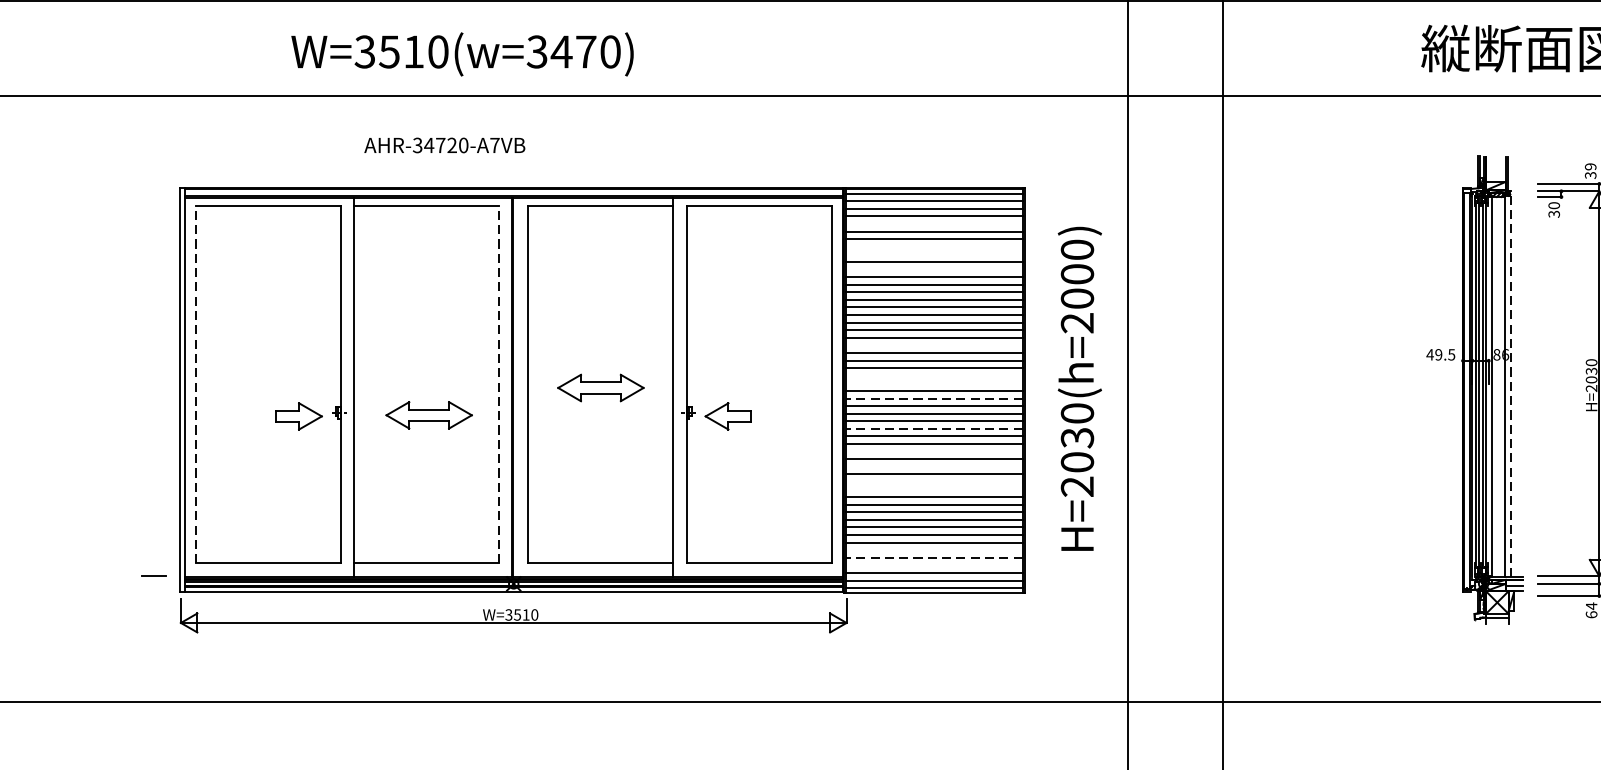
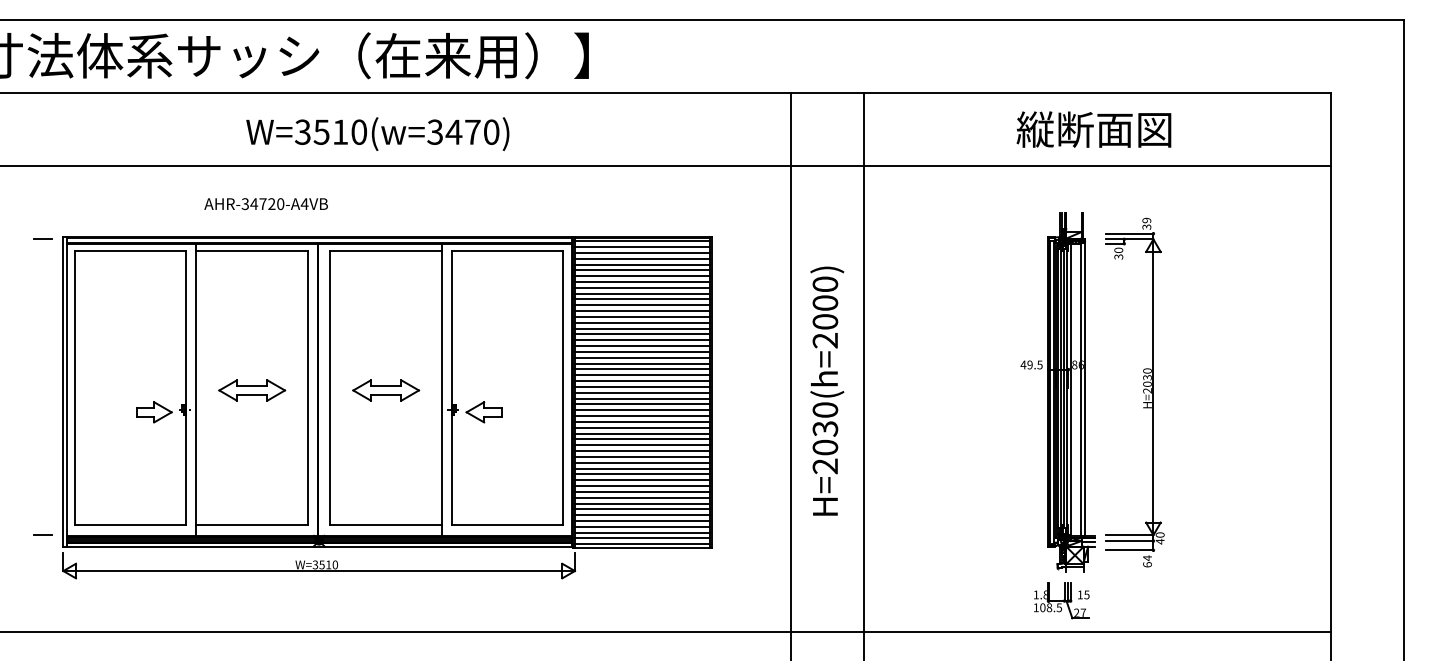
text: (462, 53) -> (377, 133), moved
text: (494, 144) -> (304, 203), AHR-34720-A7VB -> AHR-34720-A4VB
line: (153, 190) -> (42, 238), added
line: (934, 224) -> (642, 264), added
line: (934, 246) -> (642, 281), added
line: (934, 253) -> (642, 287), added
line: (934, 269) -> (642, 299), added
line: (934, 345) -> (642, 357), added
line: (934, 376) -> (642, 381), added
line: (934, 382) -> (642, 386), added
line: (195, 384) -> (74, 387), dashed -> solid
line: (498, 384) -> (307, 387), dashed -> solid
line: (1510, 384) -> (1085, 387), dashed -> solid
text: (1080, 388) -> (827, 390), moved
line: (934, 398) -> (642, 398), dashed -> solid
part: (429, 415) -> (252, 390), moved
line: (934, 428) -> (642, 421), dashed -> solid
line: (934, 451) -> (642, 439), added
line: (934, 467) -> (642, 451), added
line: (934, 481) -> (642, 462), added
line: (934, 489) -> (642, 468), added
line: (934, 550) -> (642, 515), added
line: (934, 558) -> (642, 521), dashed -> solid
line: (934, 564) -> (642, 526), added
part: (1479, 661) -> (1061, 600), added

